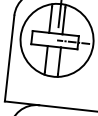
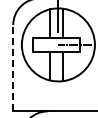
line: (9, 57) -> (13, 67), solid -> dashed

